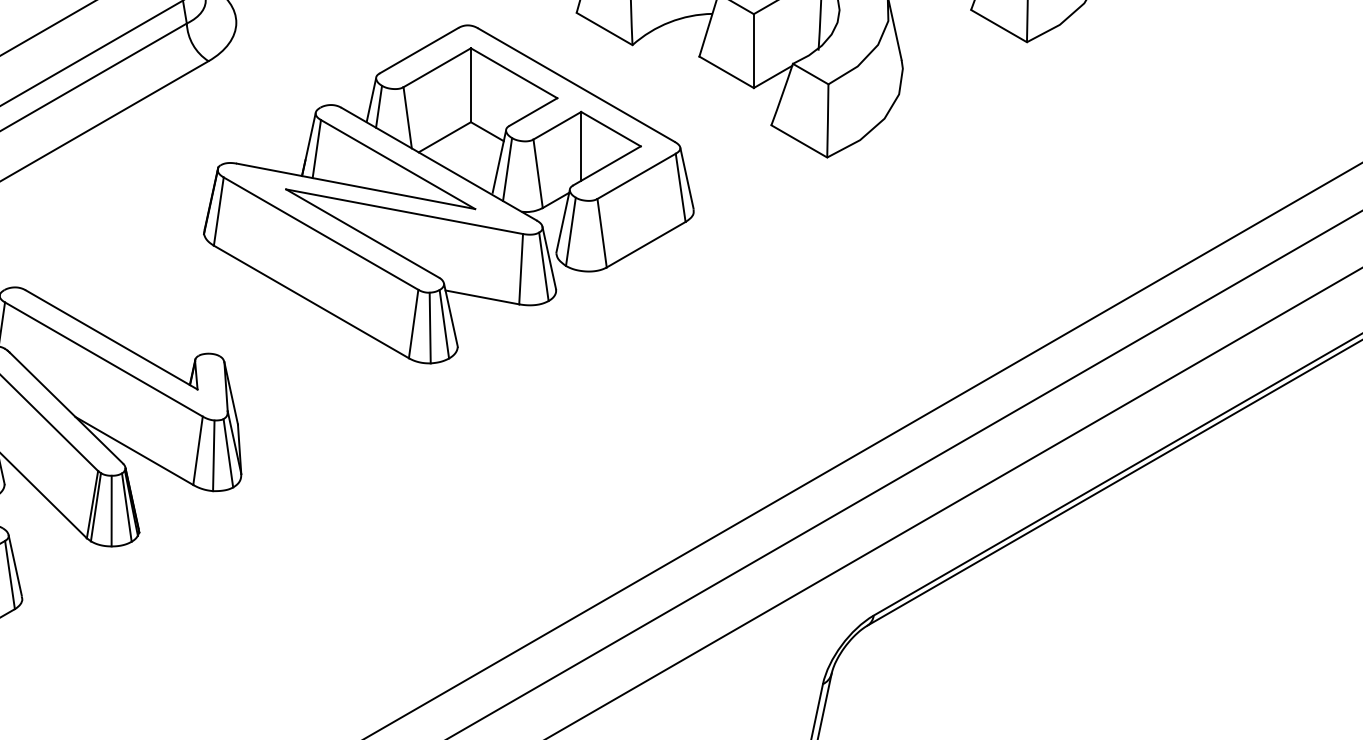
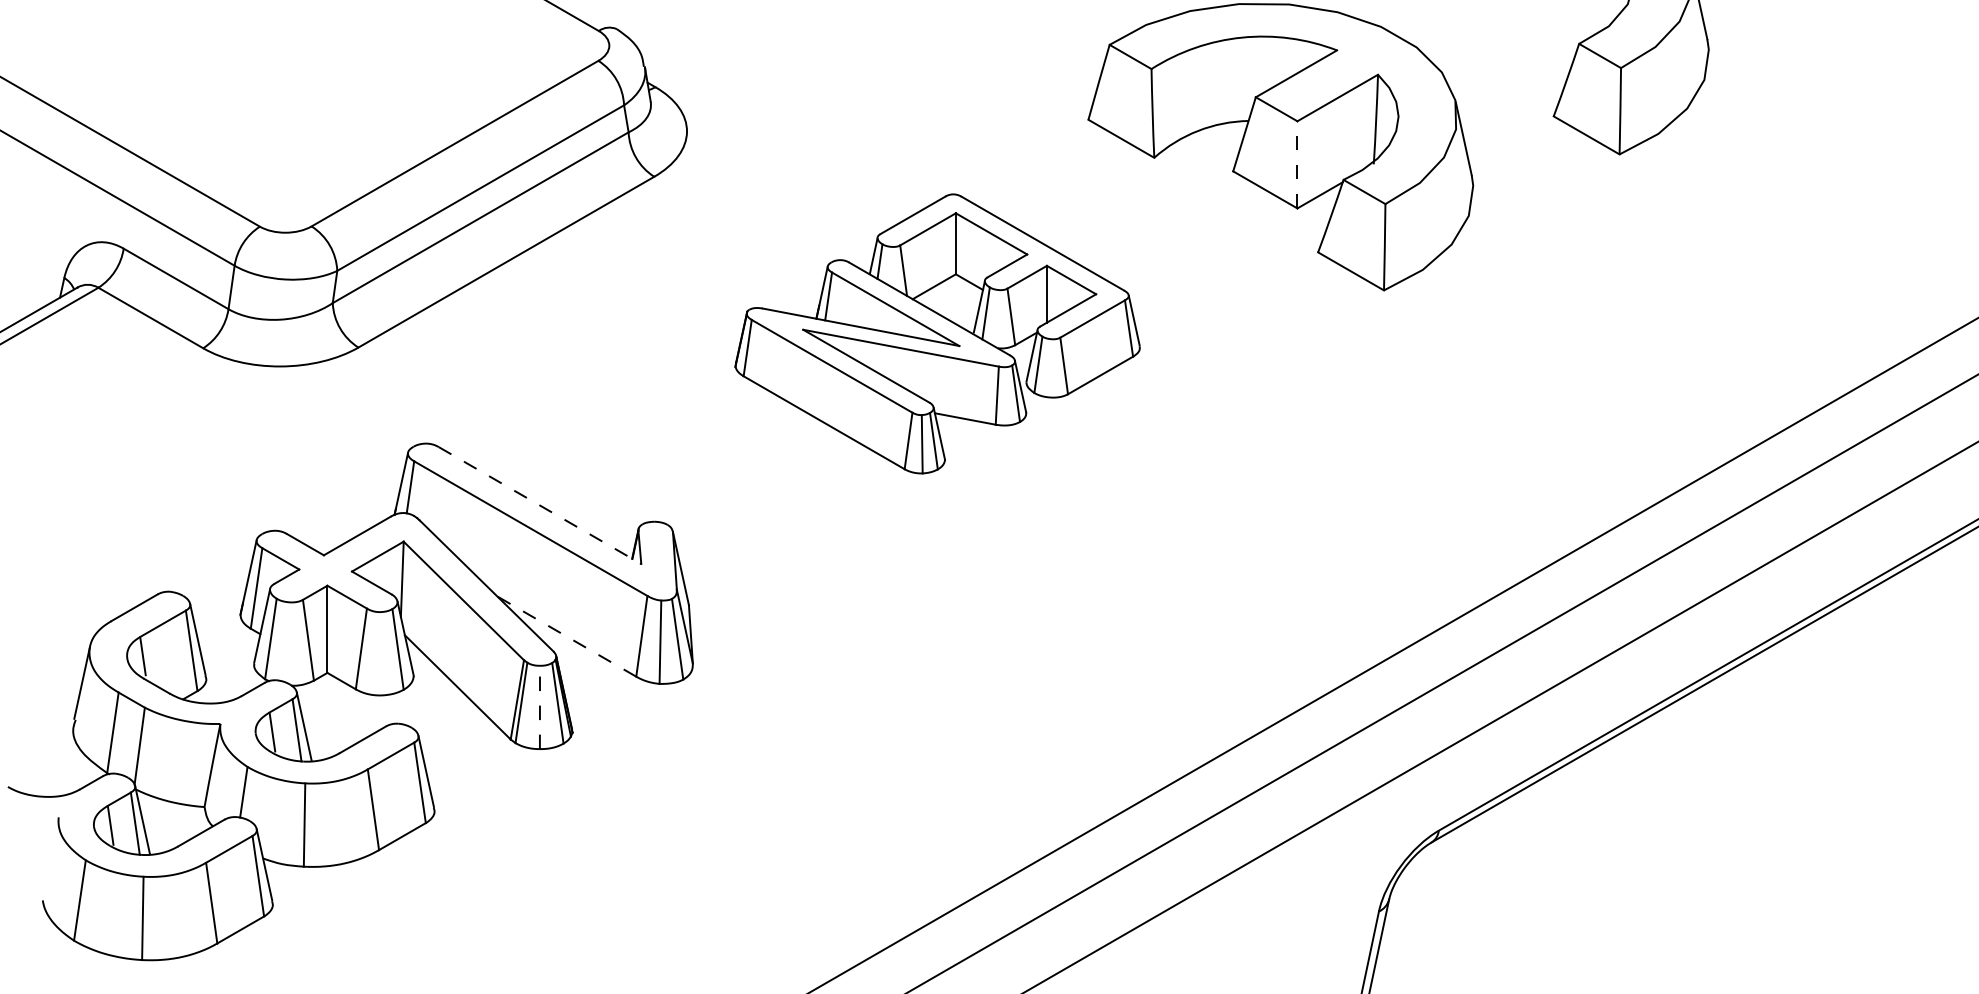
line: (753, 50) -> (1297, 164), solid -> dashed
part: (448, 194) -> (937, 333), size x0.7
line: (112, 339) -> (540, 505), solid -> dashed
line: (134, 450) -> (566, 636), solid -> dashed
line: (111, 511) -> (539, 707), solid -> dashed

